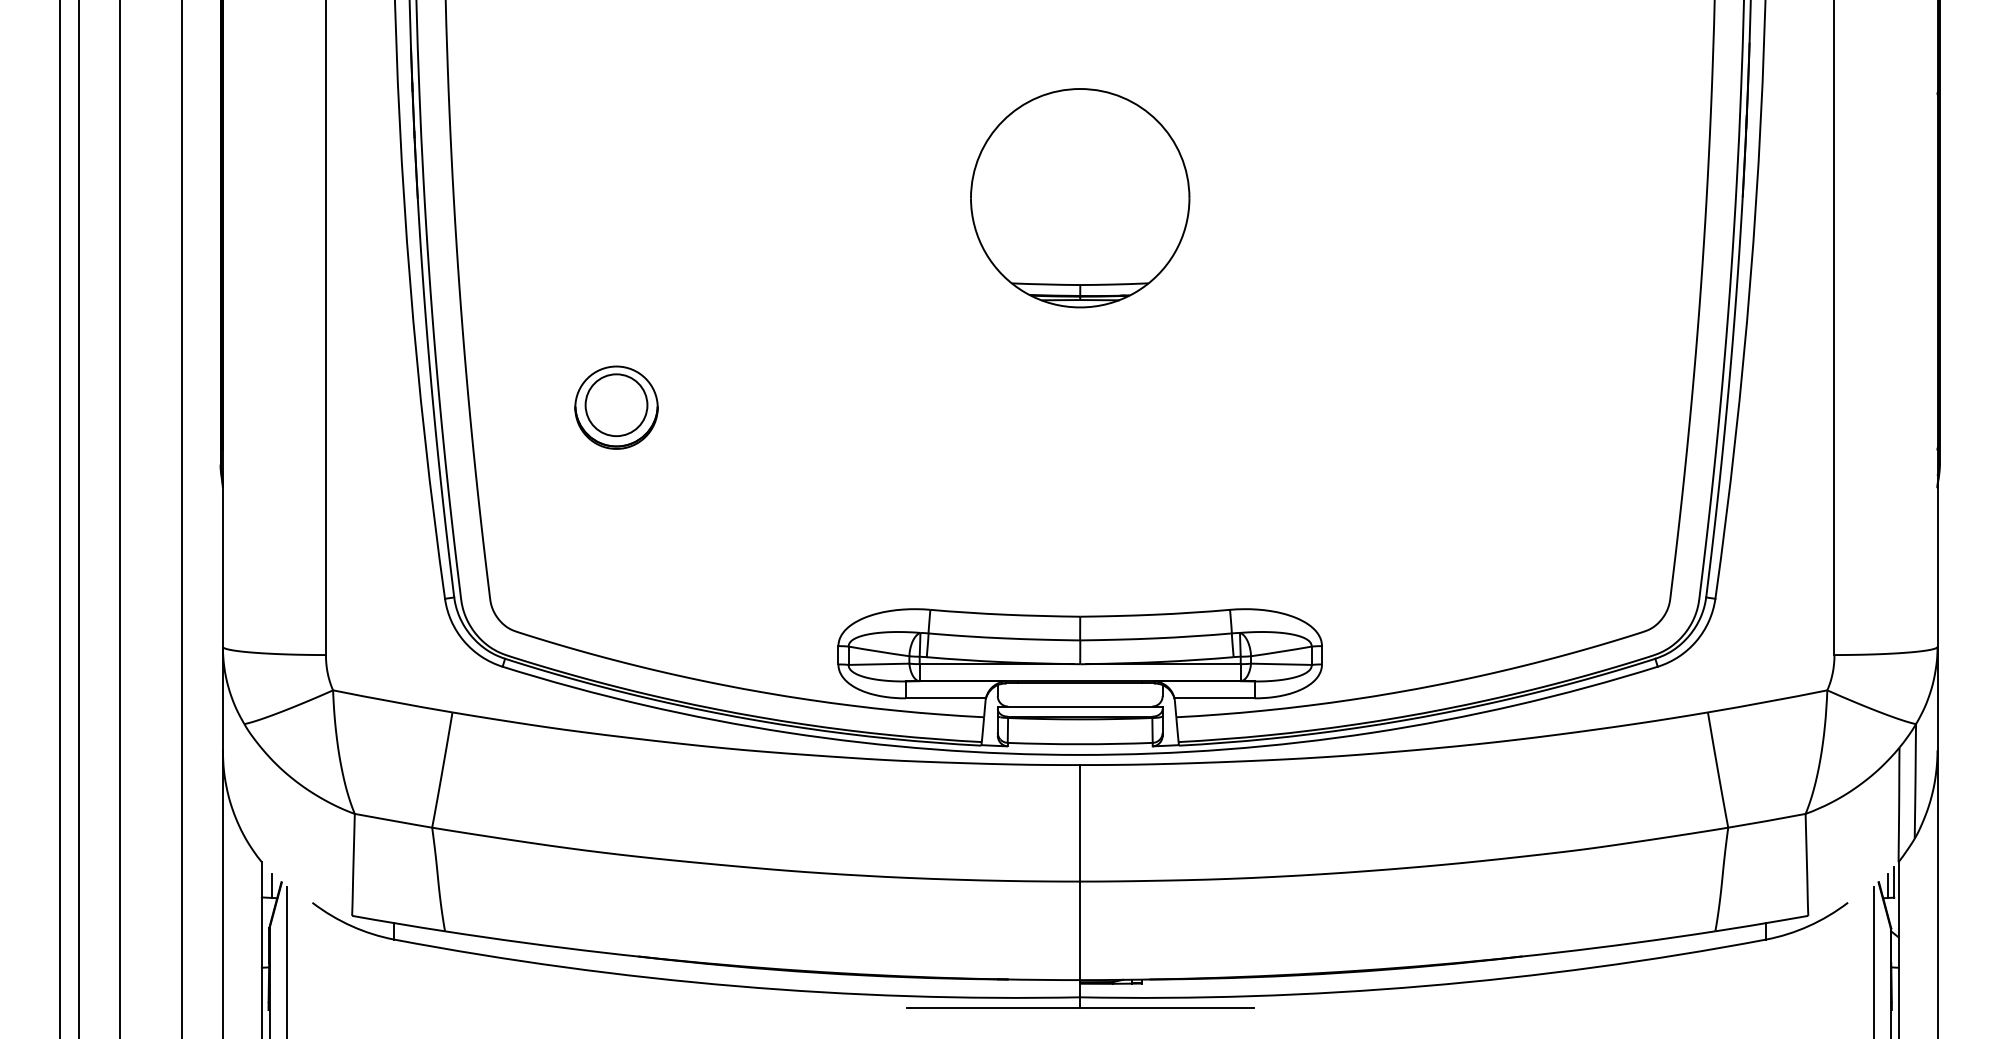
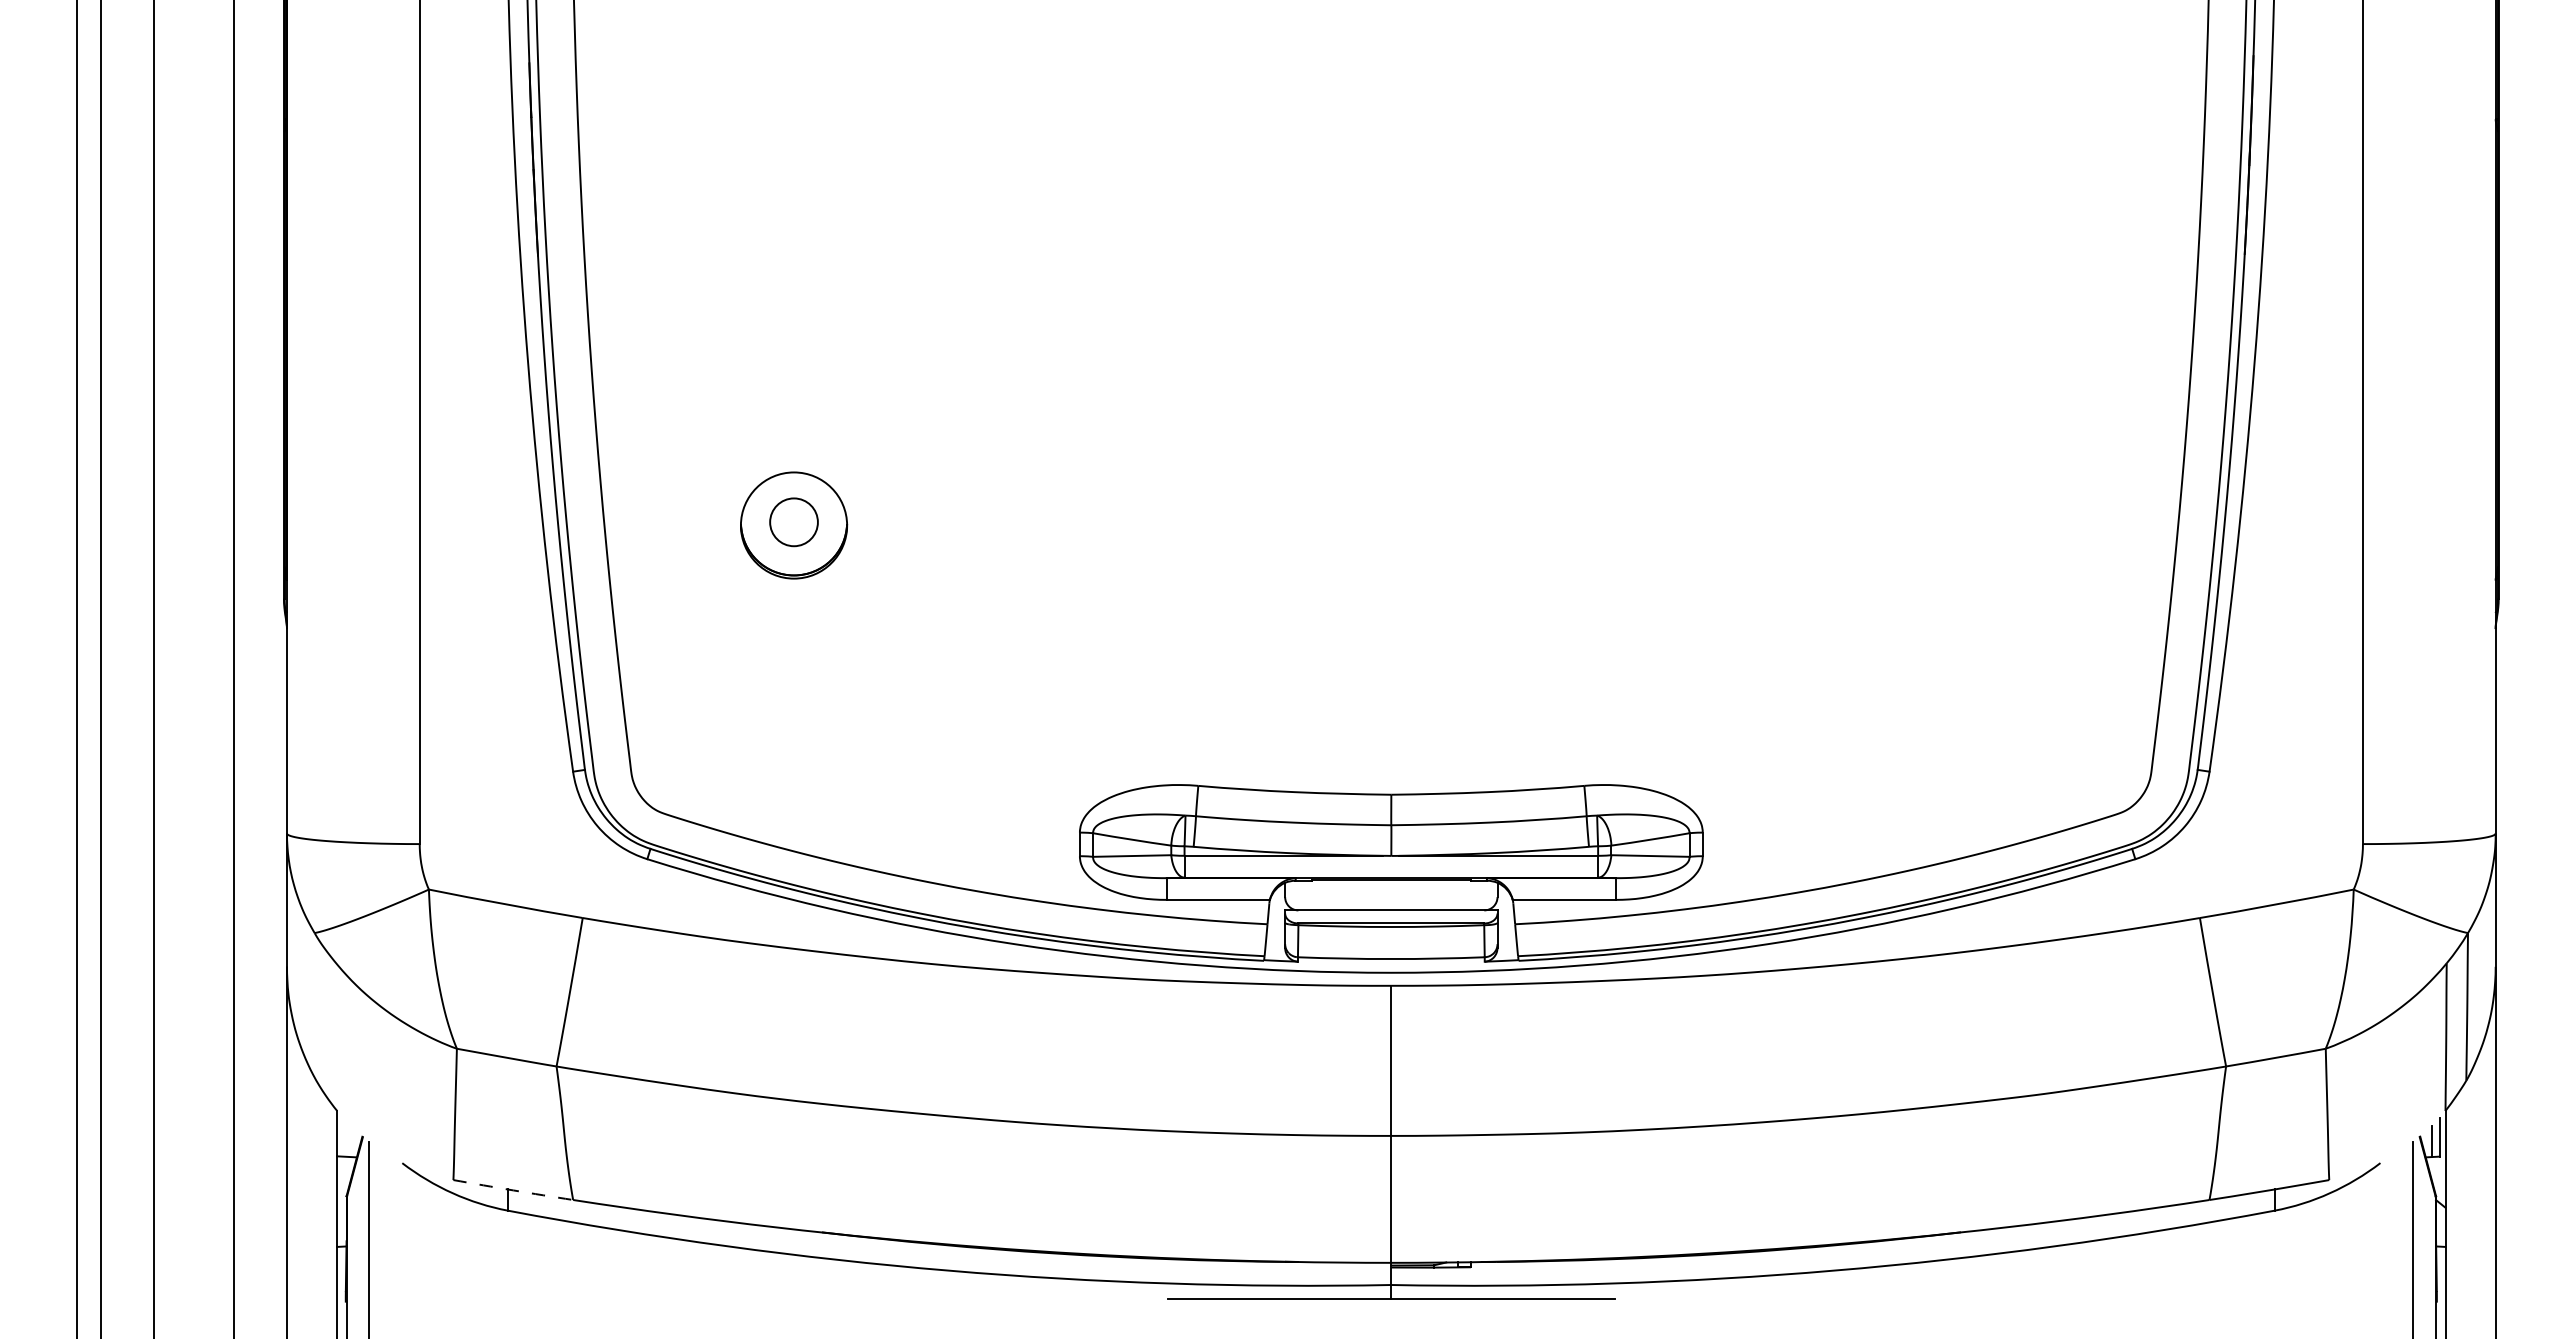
part: (1079, 198) -> (1390, 255), removed
circle: (616, 405) -> (793, 522), size x0.6
line: (272, 885) -> (350, 1141), removed
arc: (398, 923) -> (513, 1190), solid -> dashed

